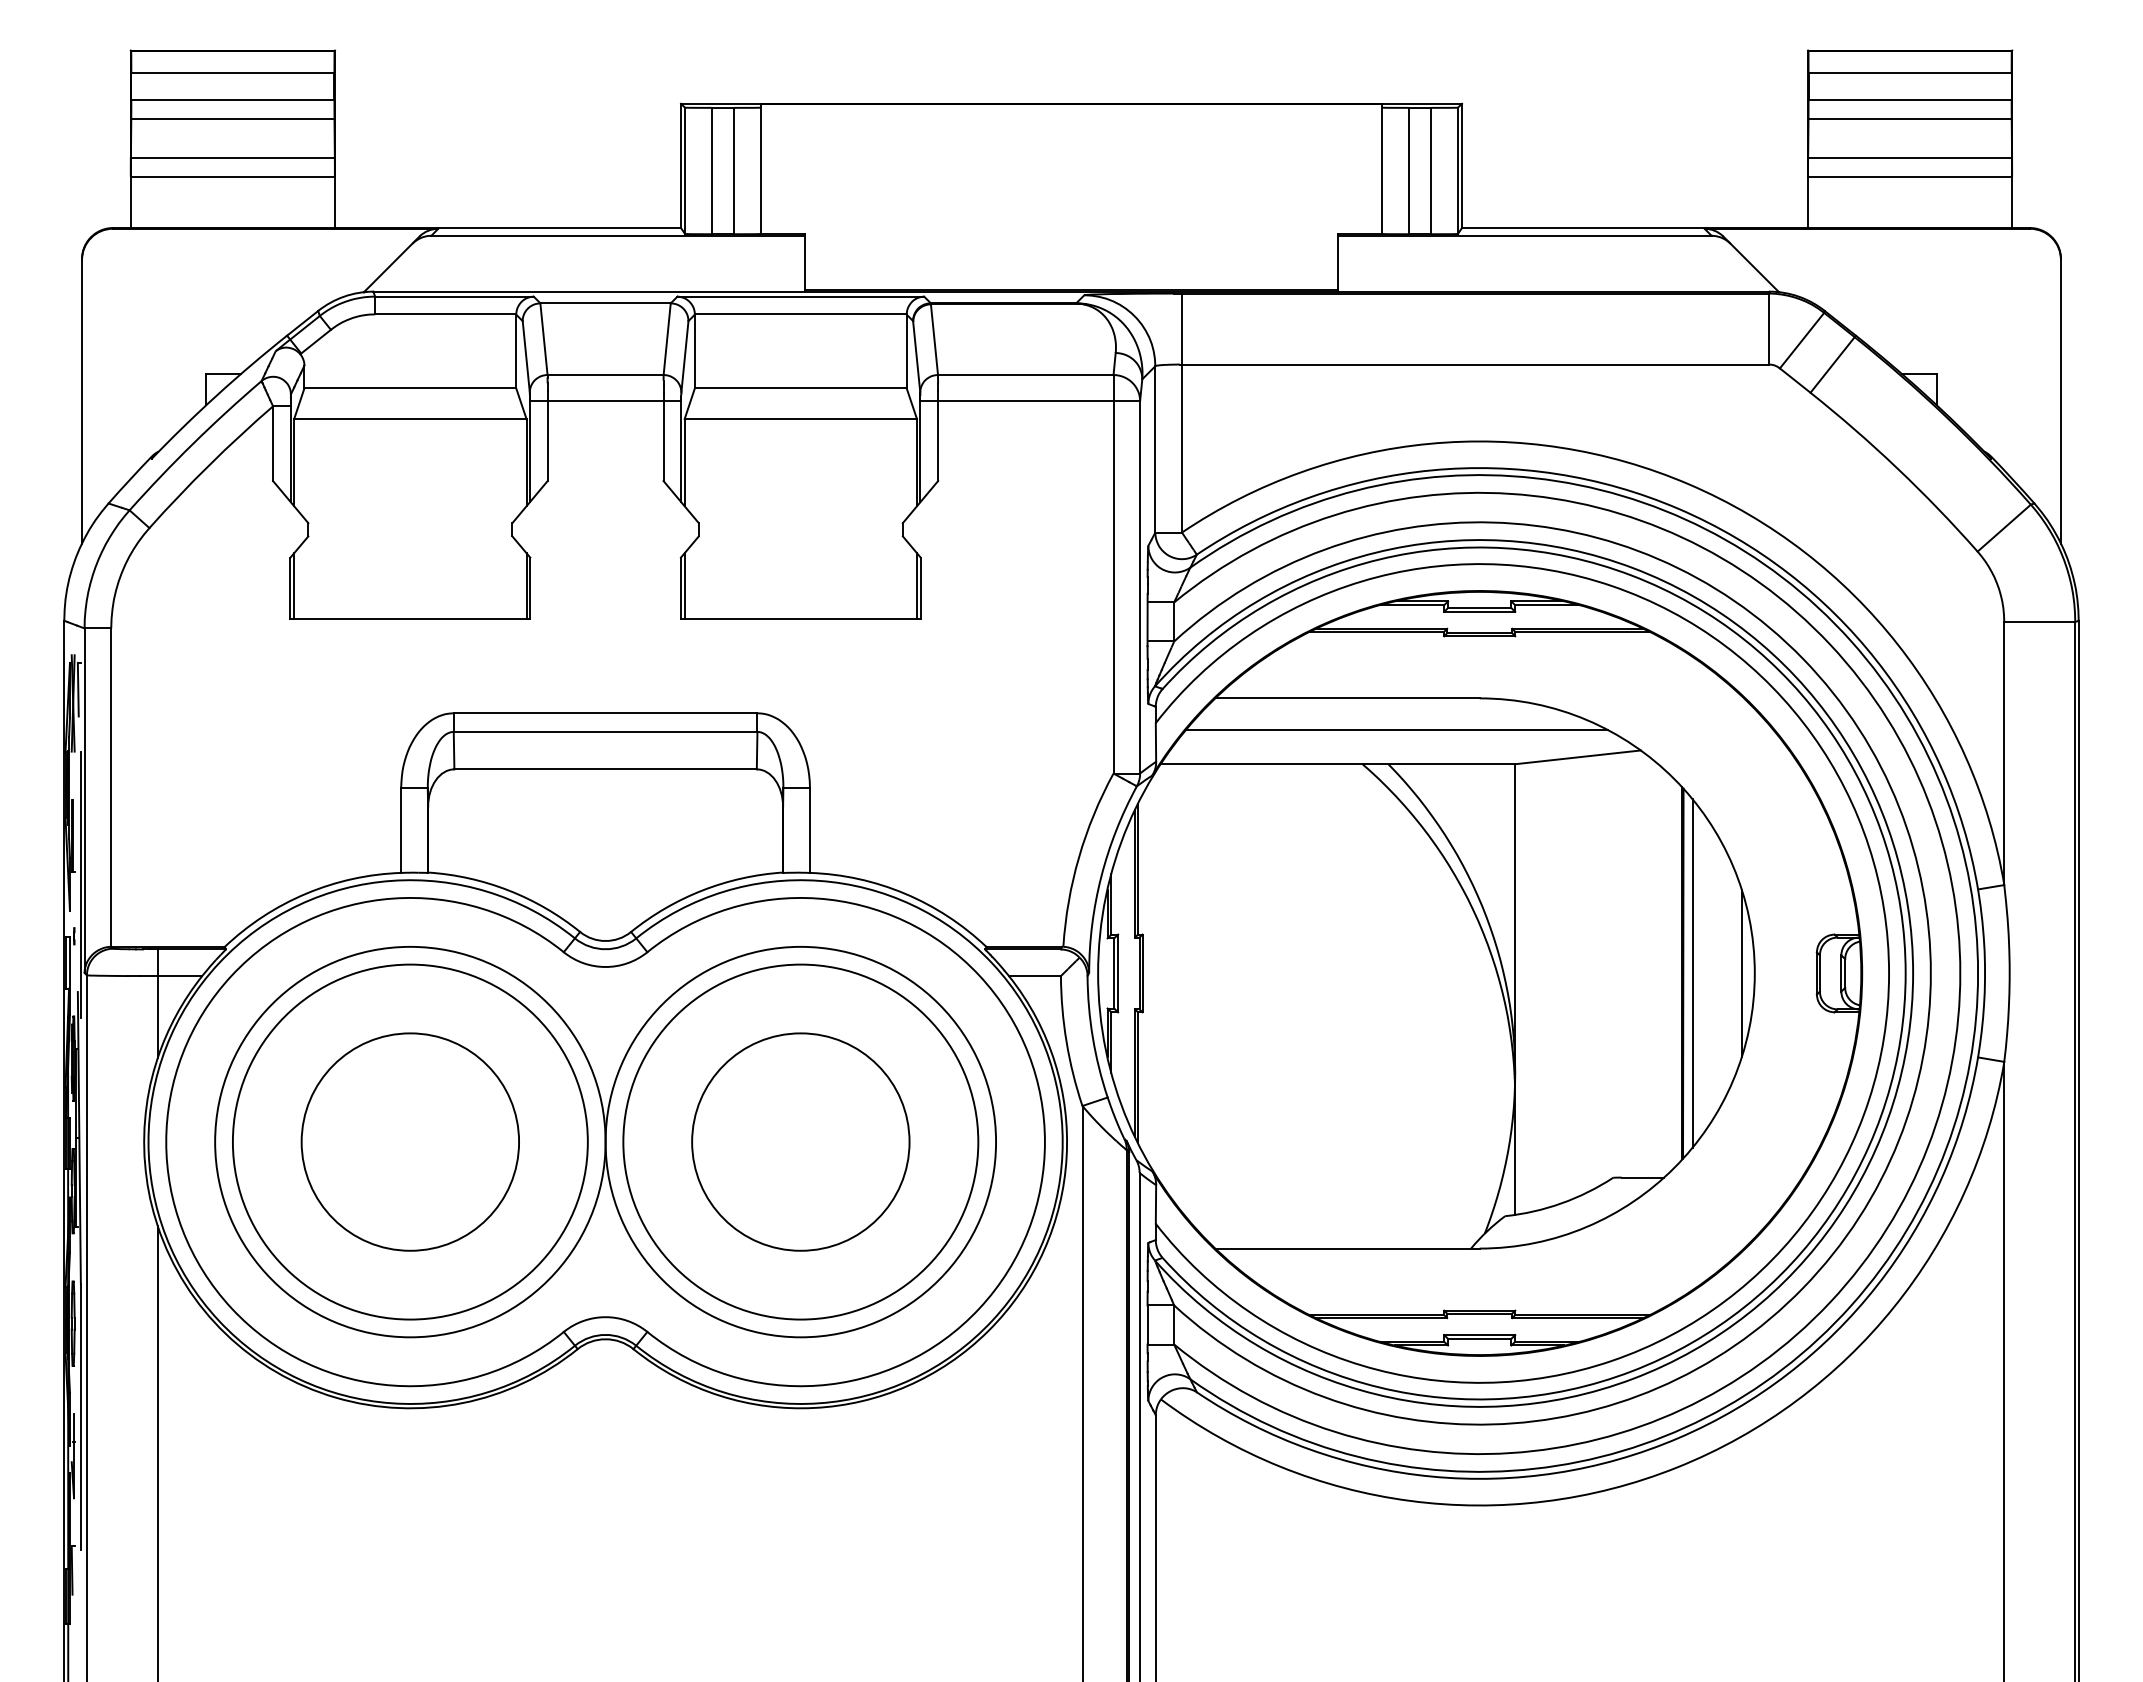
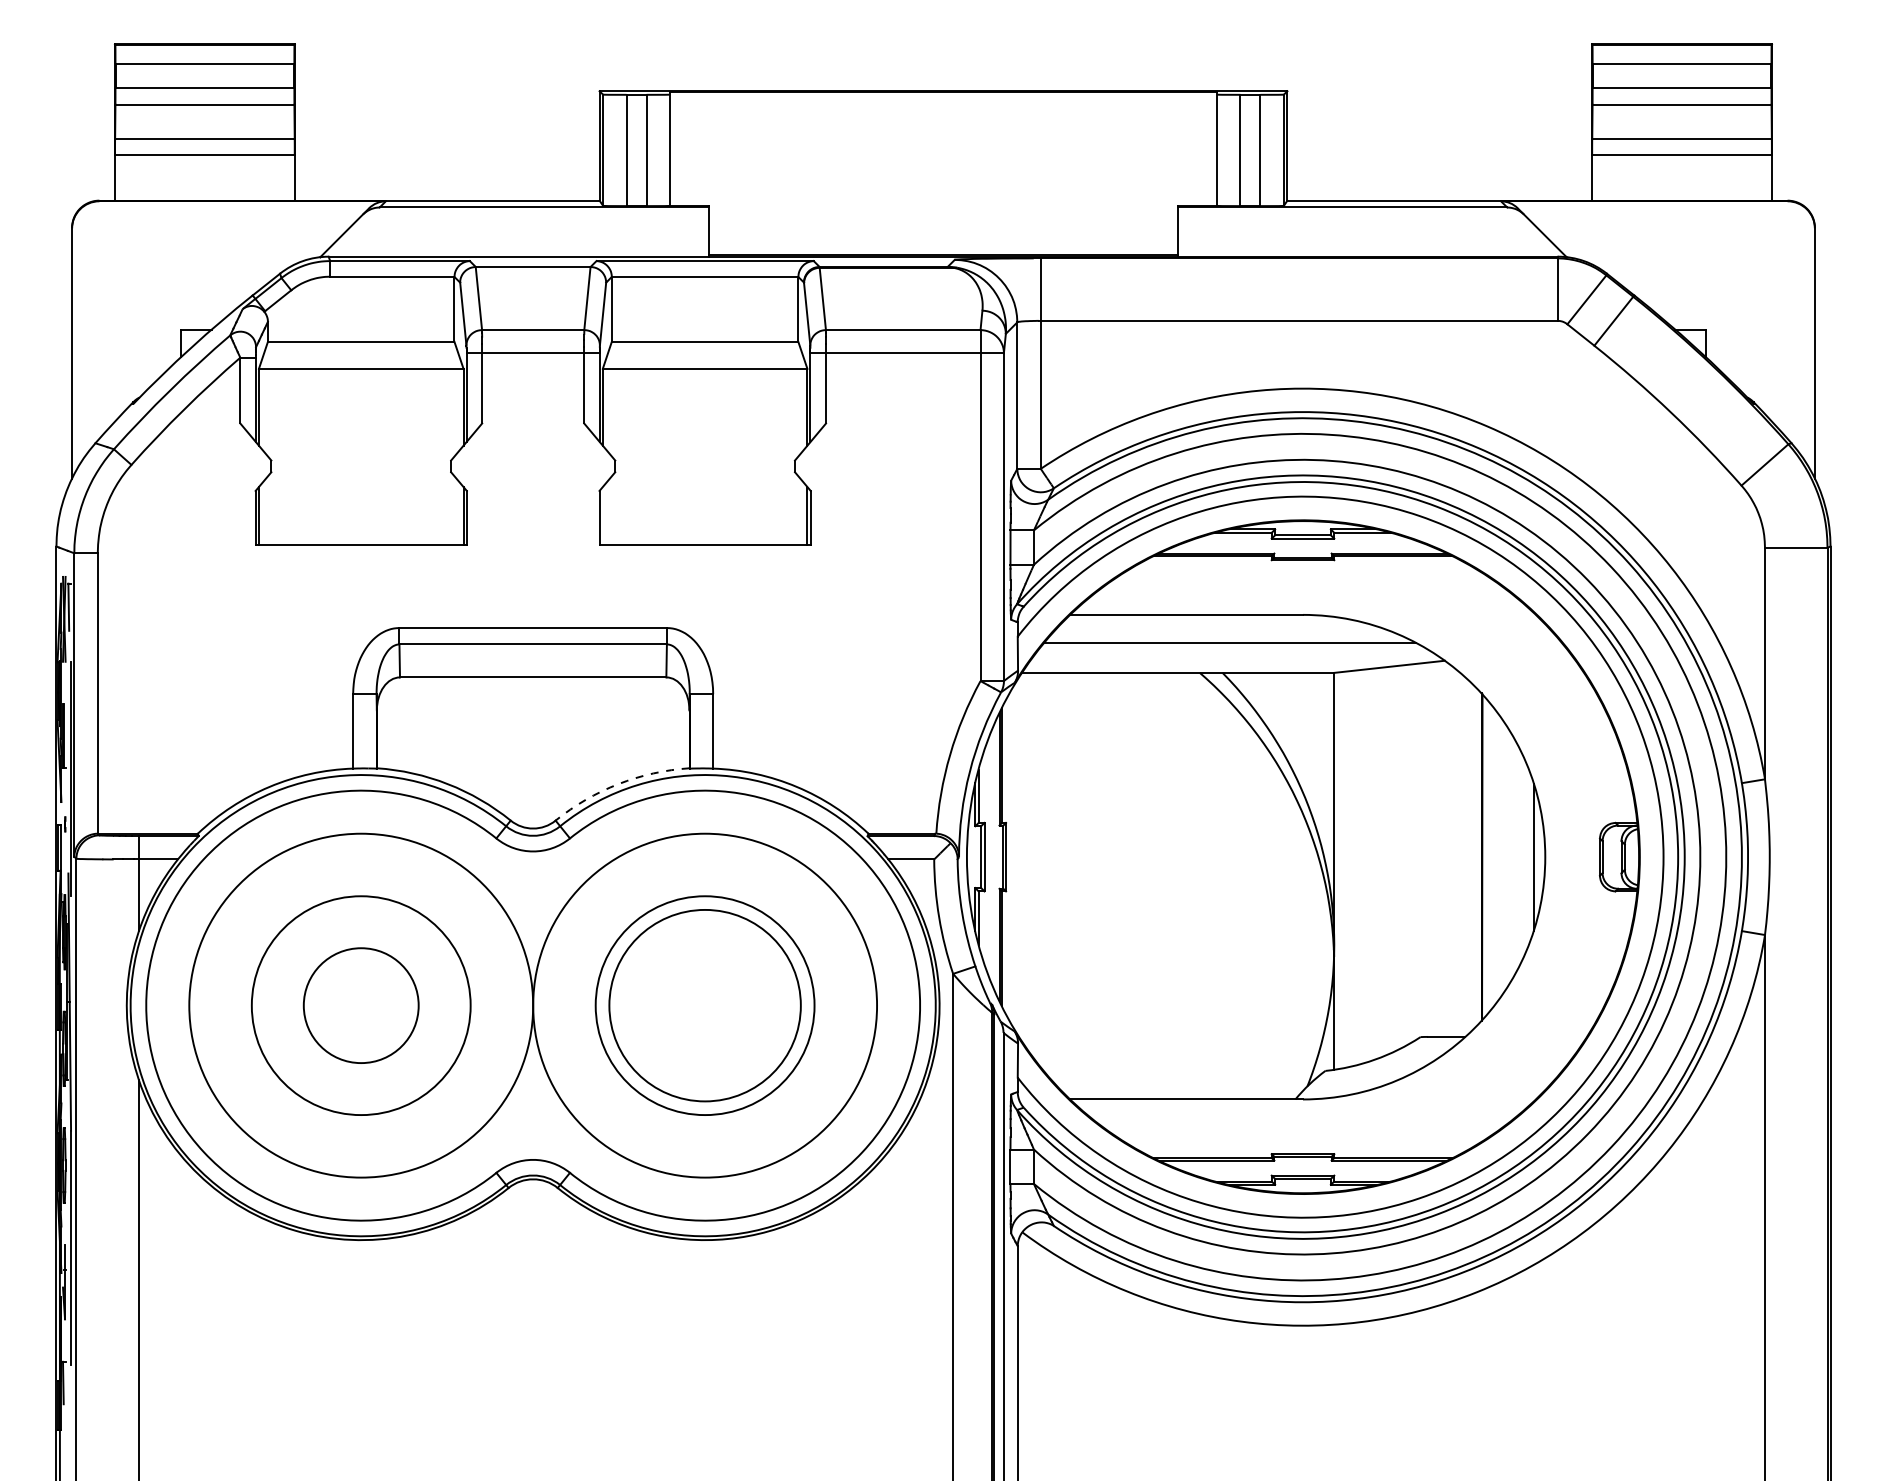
line: (684, 585) -> (602, 515), removed
arc: (702, 890) -> (618, 784), solid -> dashed
line: (1692, 973) -> (1490, 857), removed
circle: (409, 1141) -> (360, 1005), size x0.7
circle: (410, 1141) -> (361, 1005), size x0.6
circle: (800, 1141) -> (704, 1005), size x0.7

